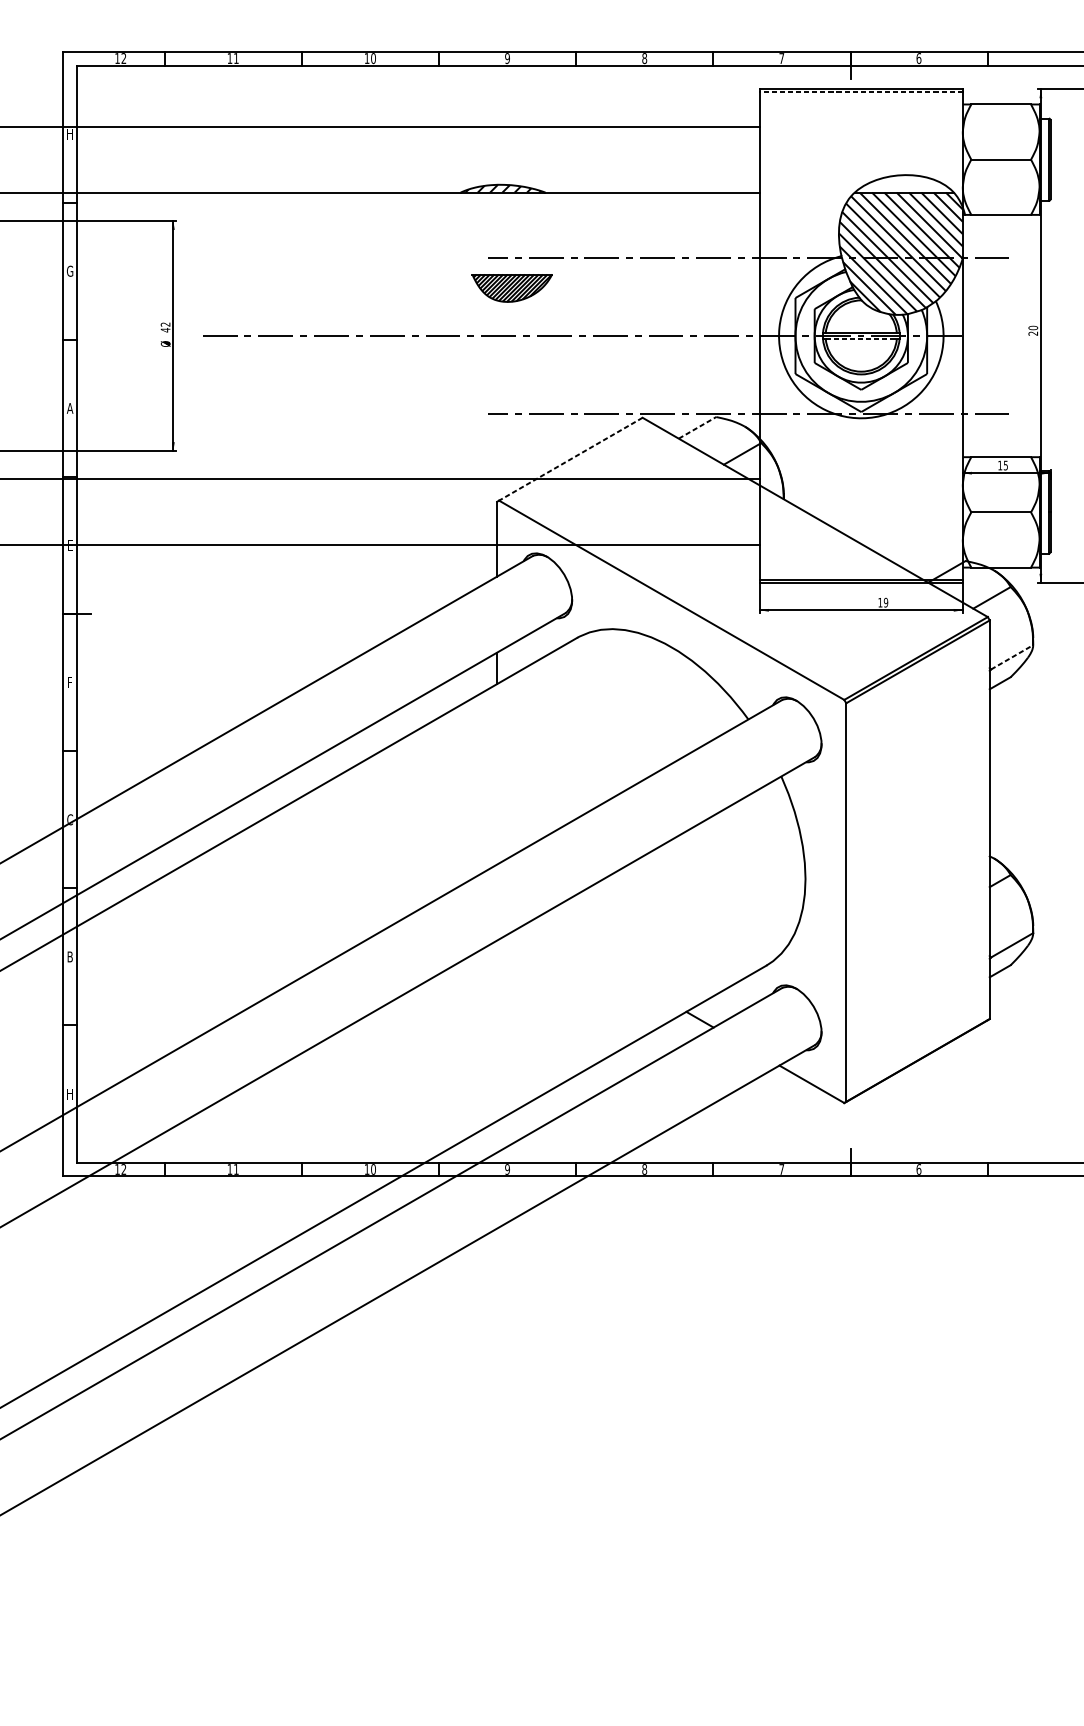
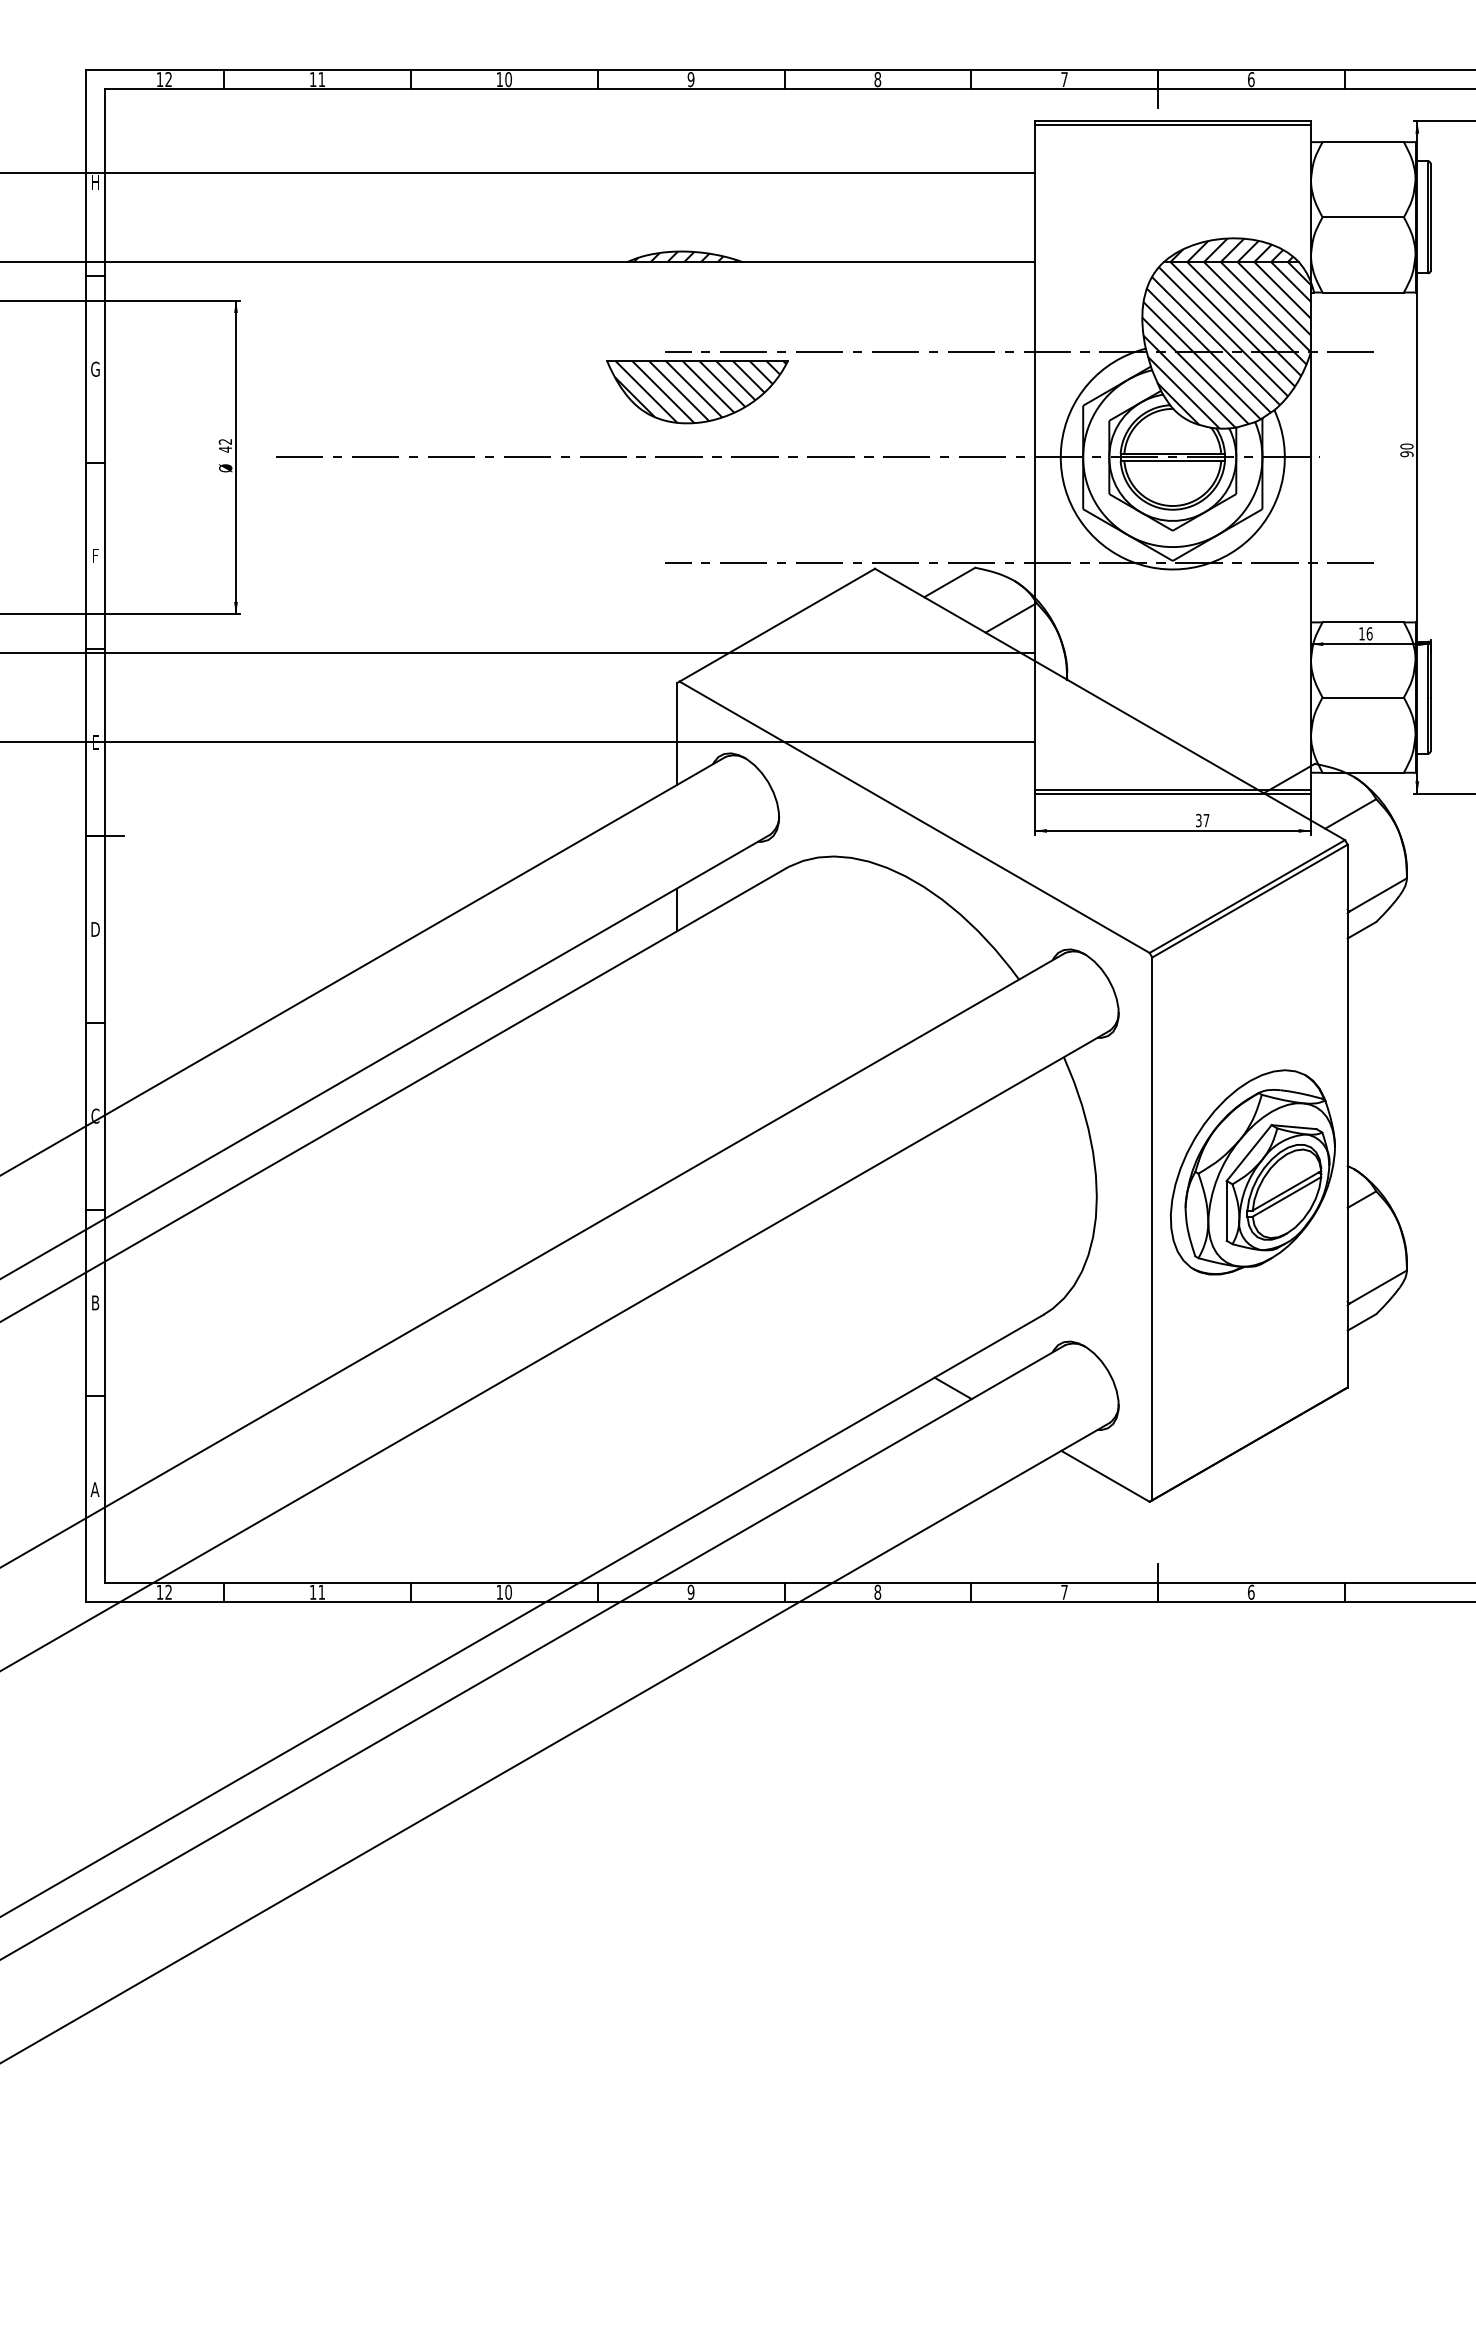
line: (861, 92) -> (1172, 125), dashed -> solid
hatch: (904, 184) -> (1231, 250), added
part: (512, 288) -> (697, 392), size x1.67
text: (1032, 333) -> (1406, 454), 20 -> 90
line: (861, 339) -> (1173, 461), dashed -> solid
text: (70, 408) -> (95, 555), A -> F
line: (698, 427) -> (950, 582), dashed -> solid
line: (571, 459) -> (777, 625), dashed -> solid
text: (1005, 465) -> (1369, 633), 15 -> 16
text: (883, 602) -> (1202, 820), 19 -> 37
line: (1012, 657) -> (1378, 894), dashed -> solid
text: (70, 682) -> (95, 929), F -> D
part: (919, 861) -> (1252, 1172), added
text: (69, 1093) -> (94, 1489), H -> A

